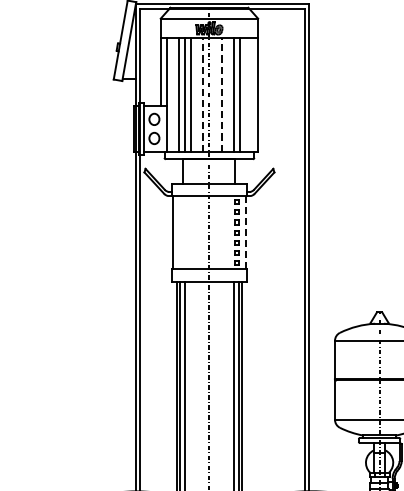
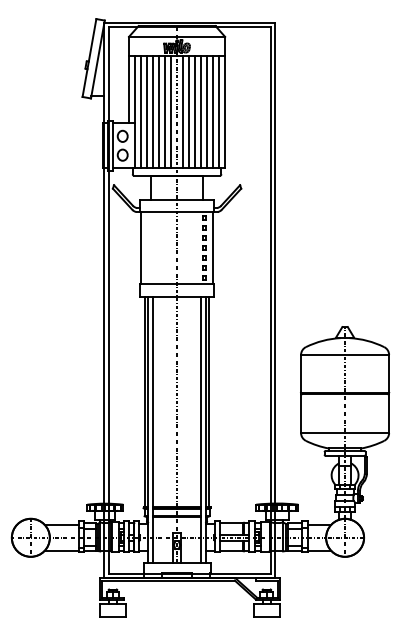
line: (203, 94) -> (171, 111), dashed -> solid
line: (222, 94) -> (189, 111), dashed -> solid
line: (173, 95) -> (141, 112), added
line: (197, 95) -> (165, 112), added
line: (215, 95) -> (183, 112), added
line: (228, 95) -> (195, 112), added
line: (245, 95) -> (212, 112), added
line: (251, 95) -> (218, 112), added
line: (246, 231) -> (213, 247), dashed -> solid

